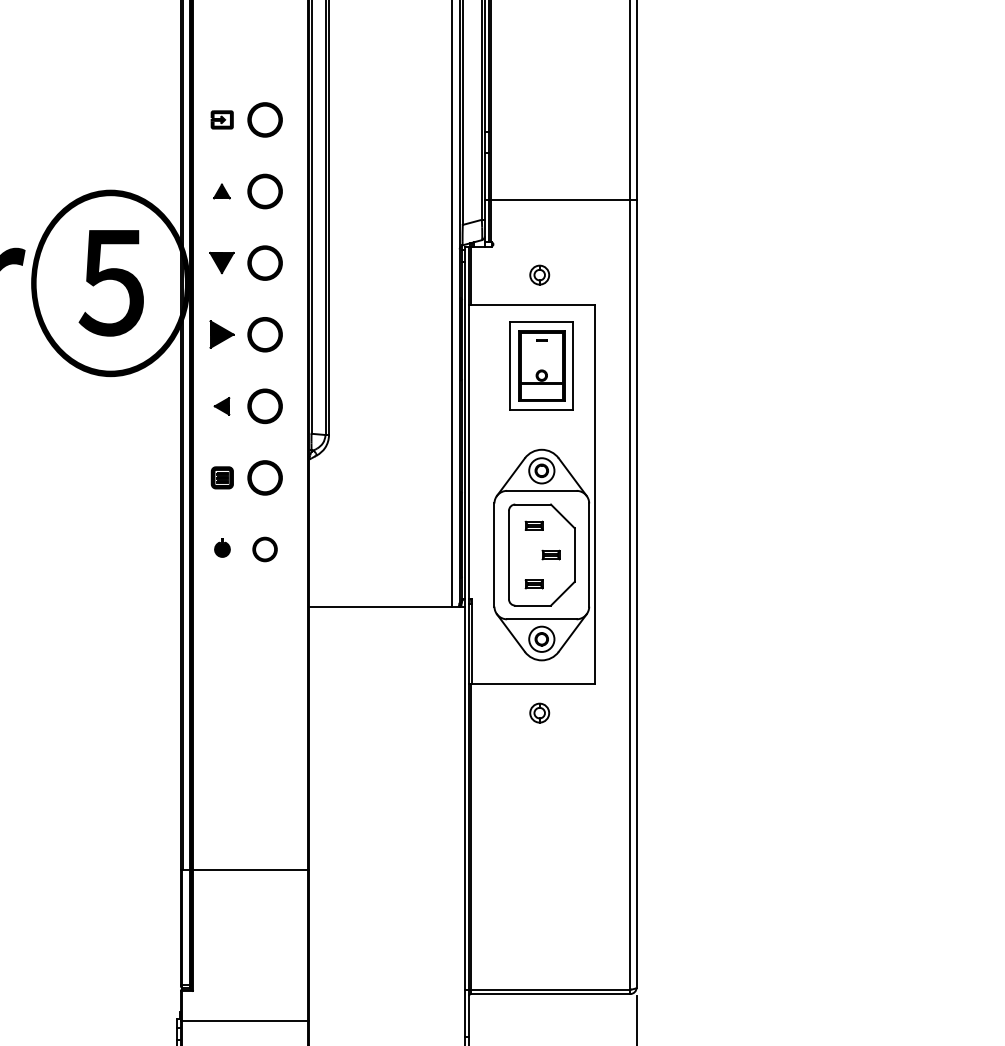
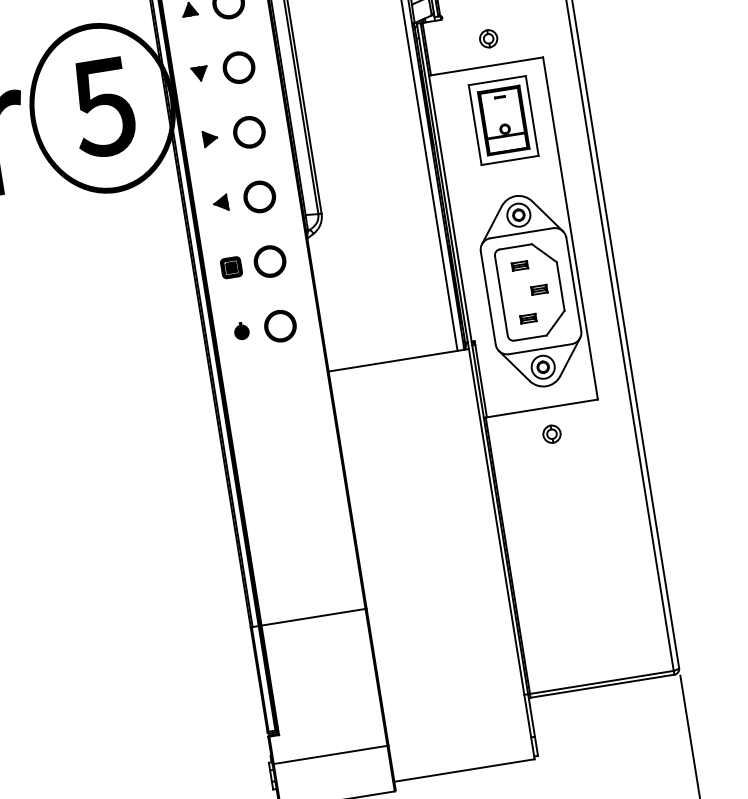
part: (221, 263) -> (199, 74), size x0.71
part: (221, 334) -> (209, 138), size x0.62
part: (264, 549) -> (279, 326), size x1.43

